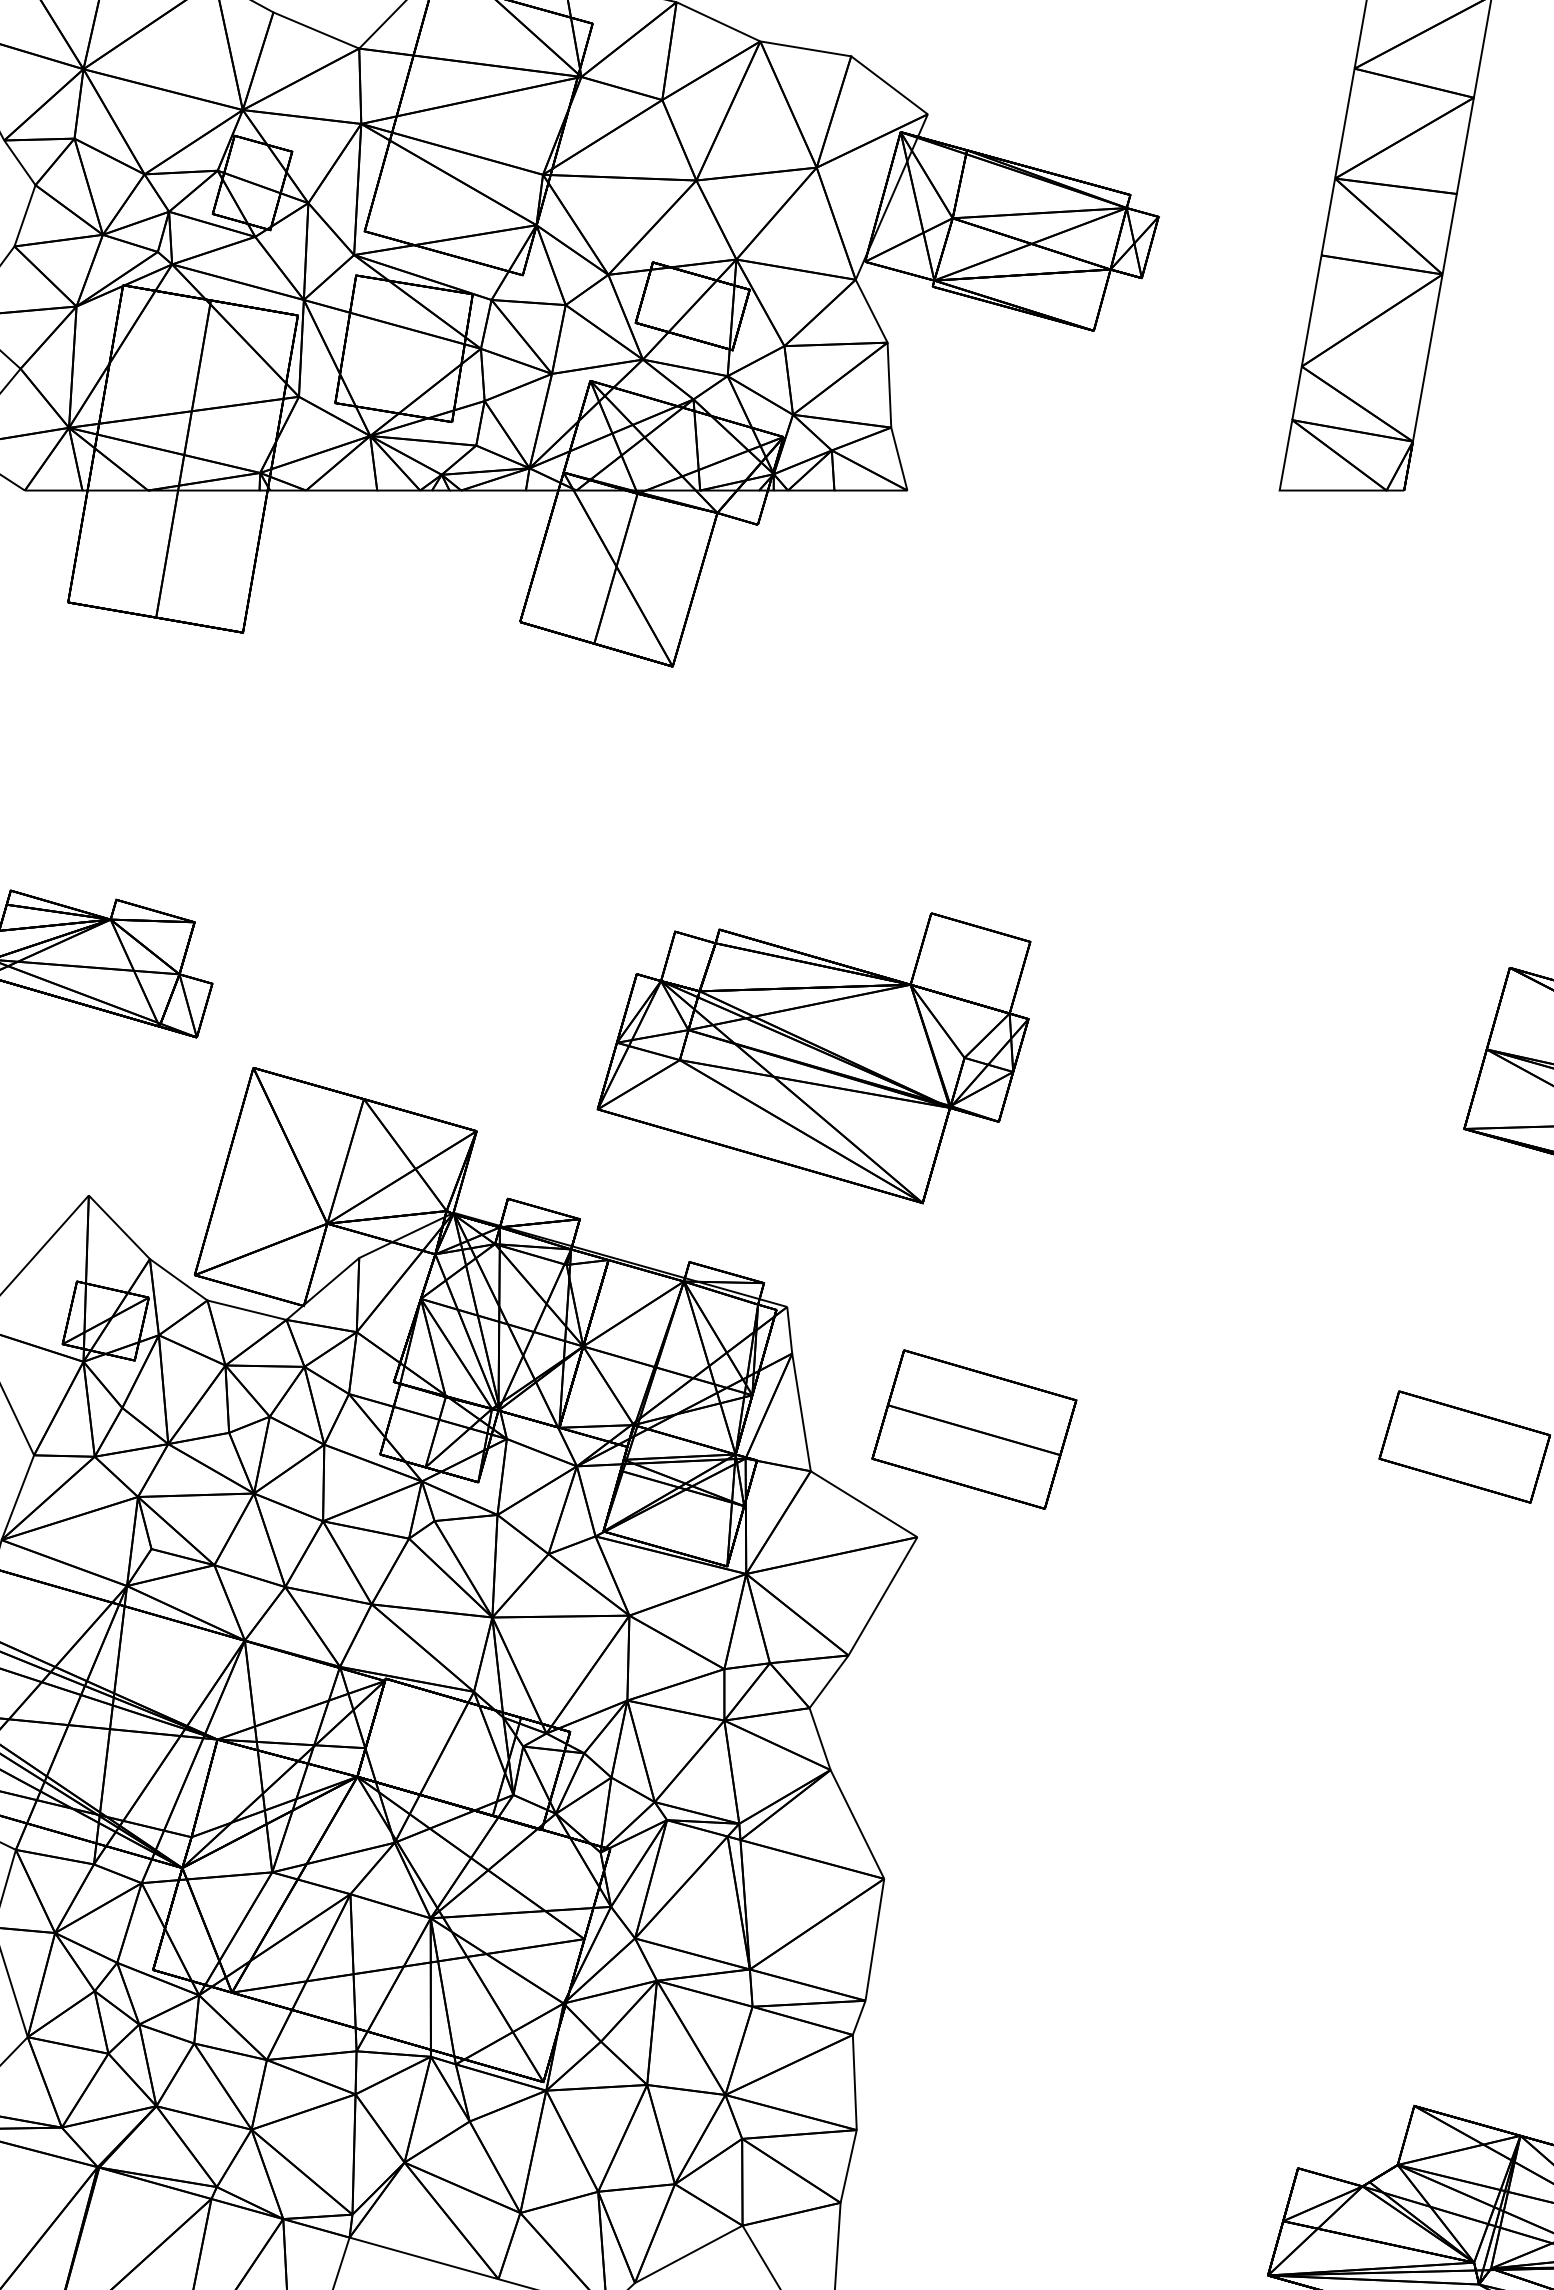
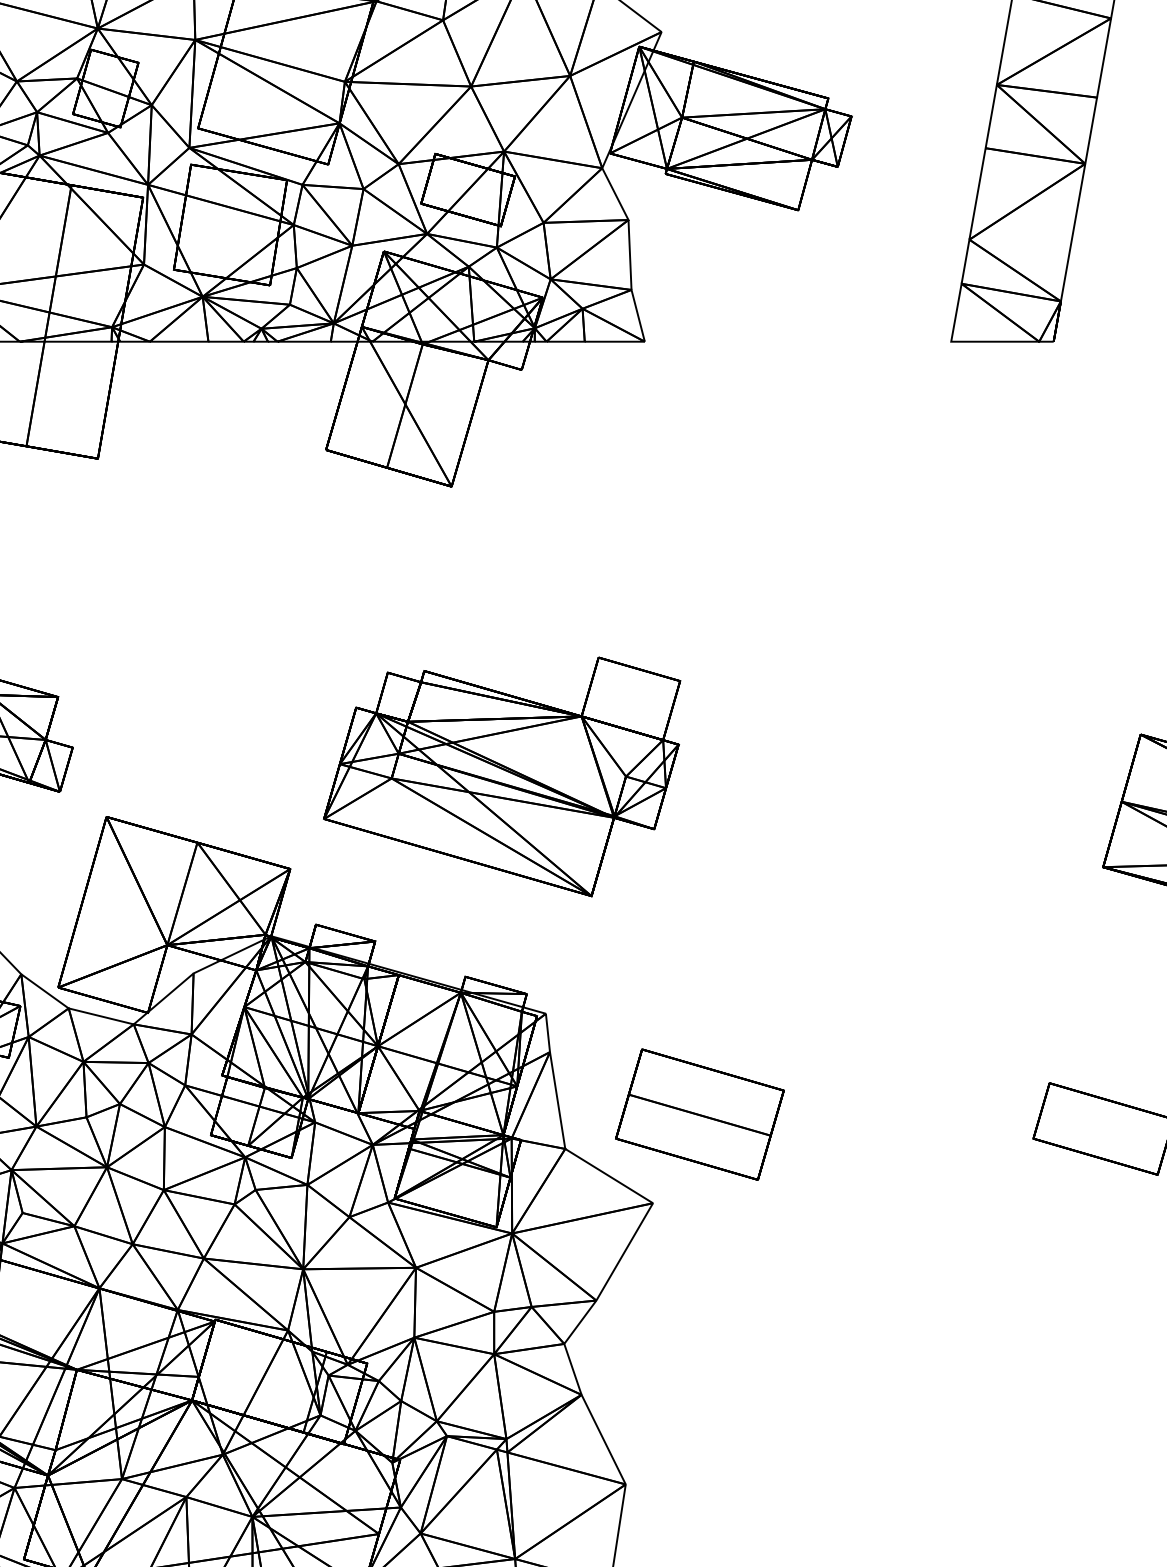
part: (813, 1058) -> (501, 777), moved

